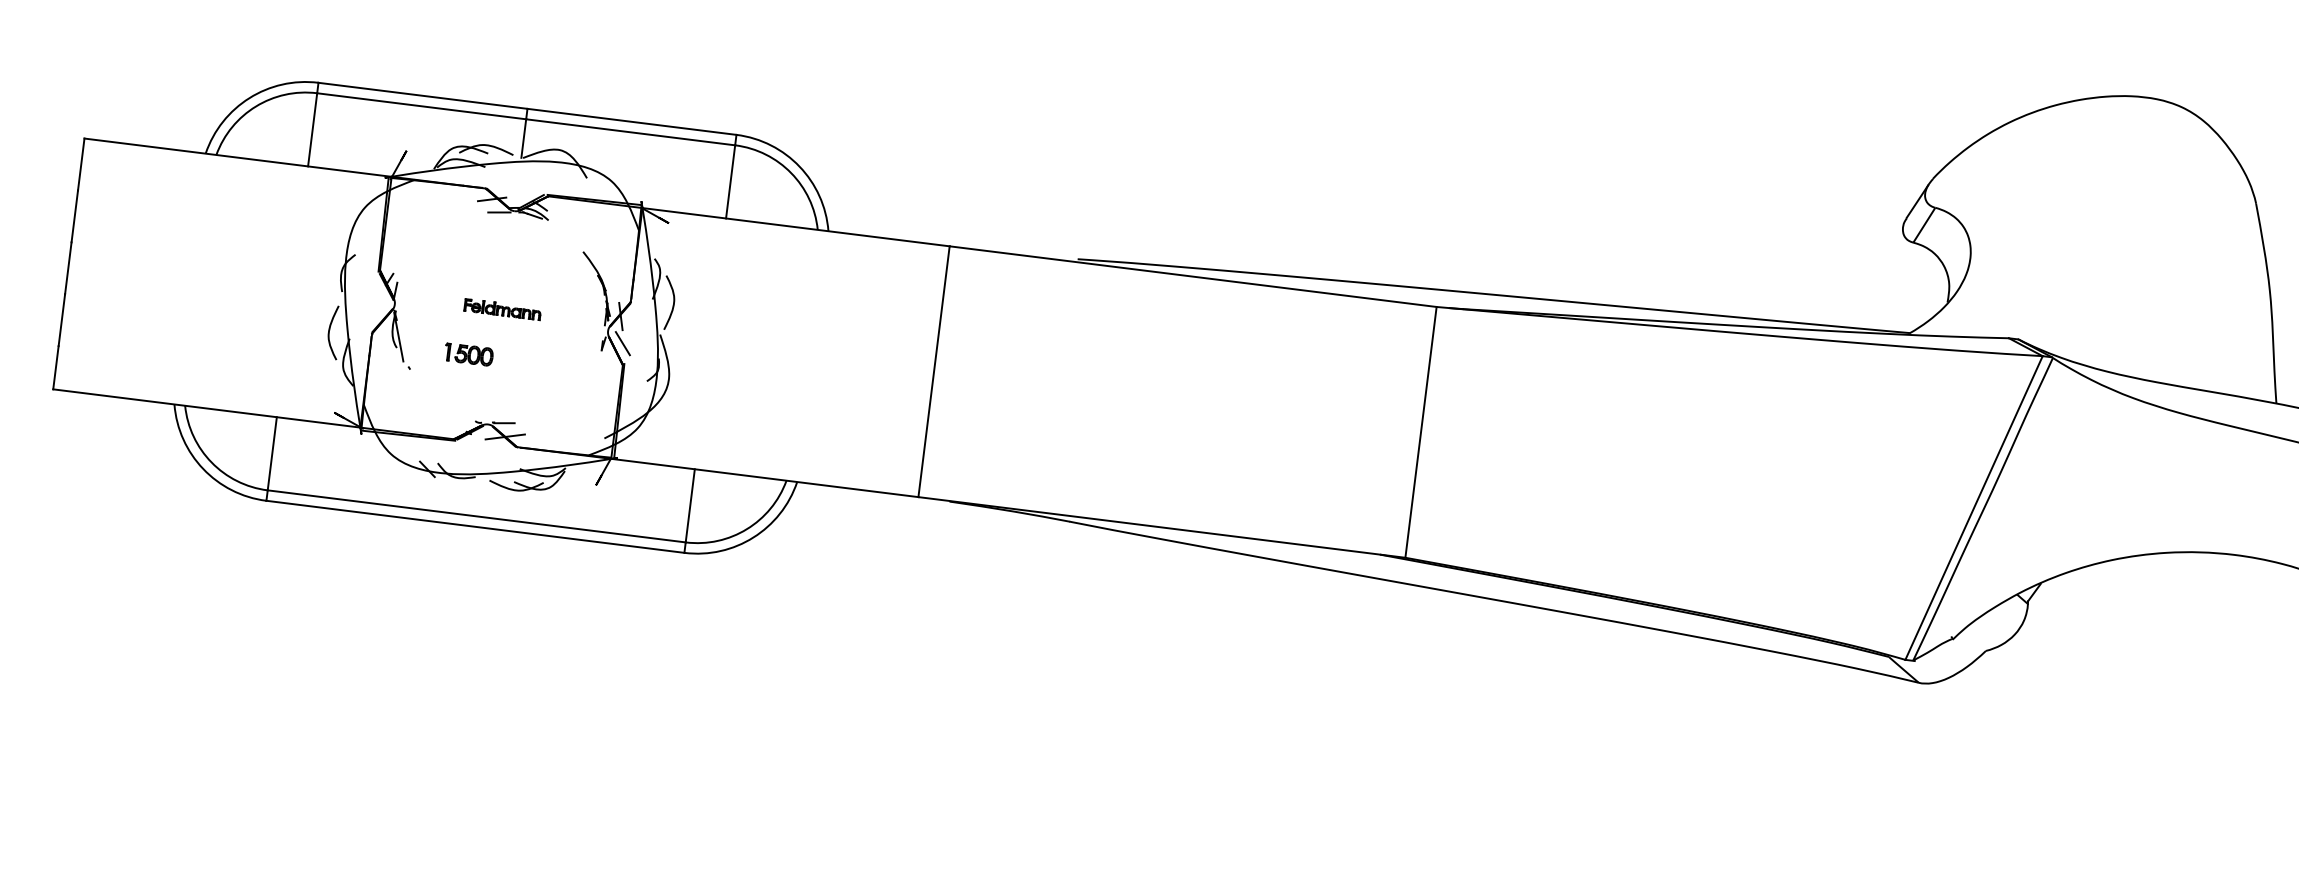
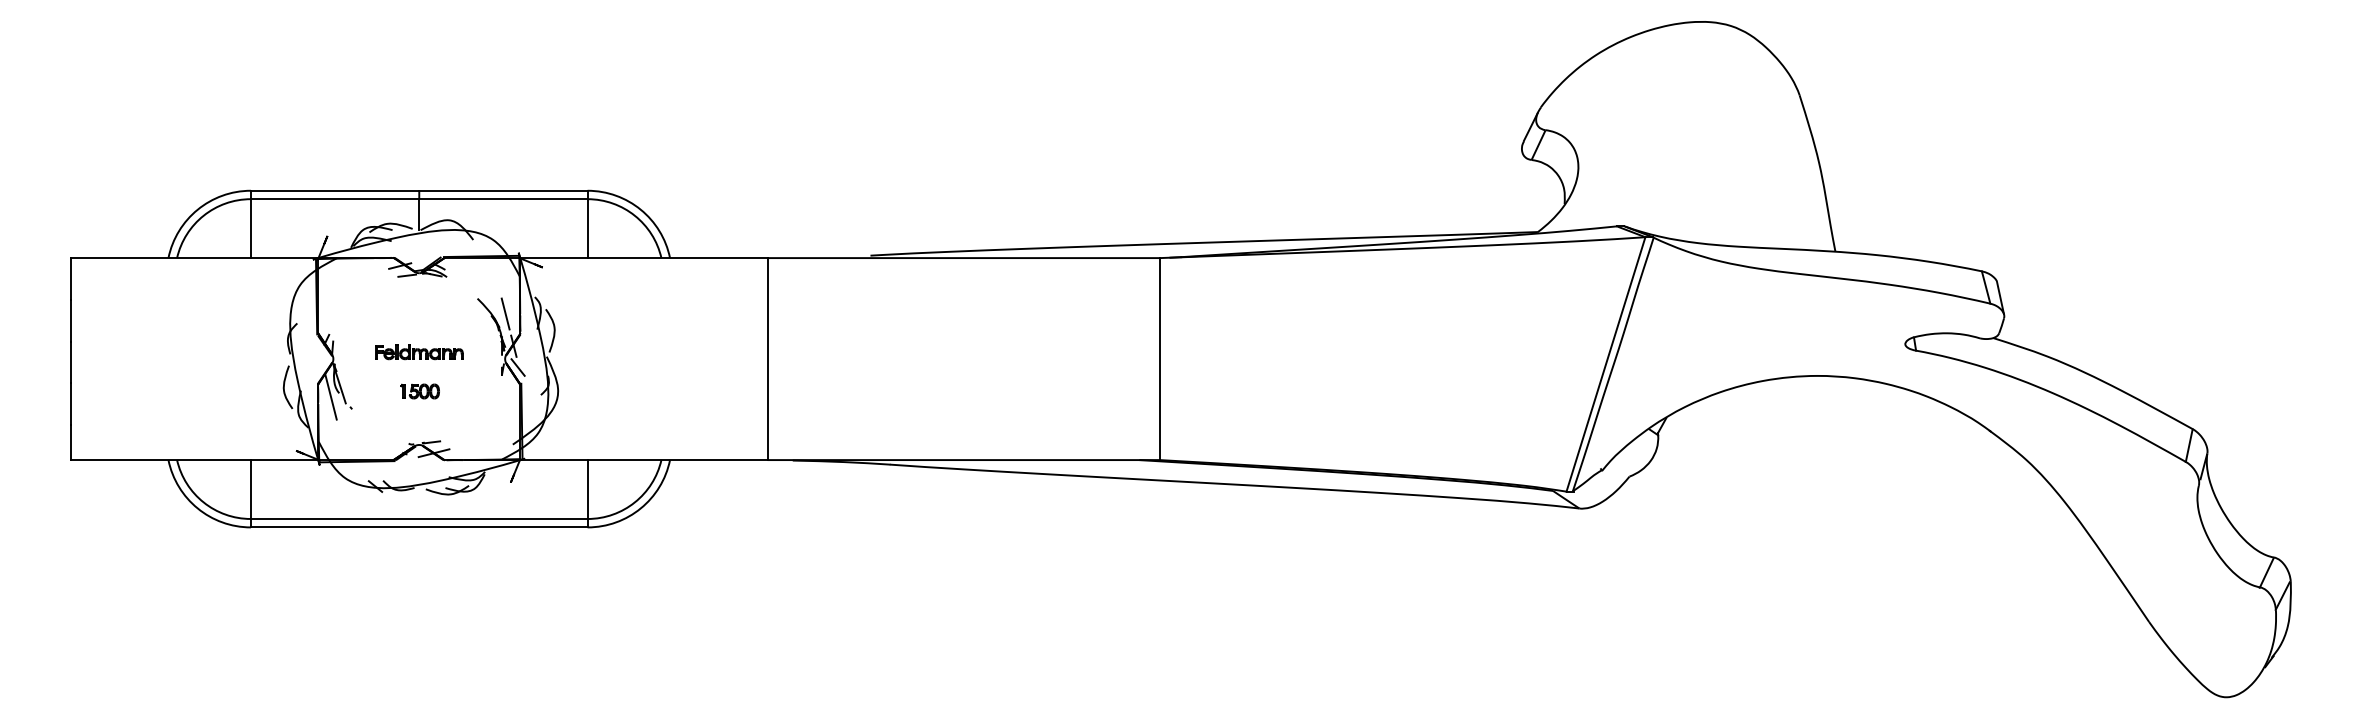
line: (615, 274) -> (505, 313), added
part: (502, 309) -> (419, 352), size x1.43
line: (385, 350) -> (330, 396), added
part: (468, 354) -> (419, 391), moved

